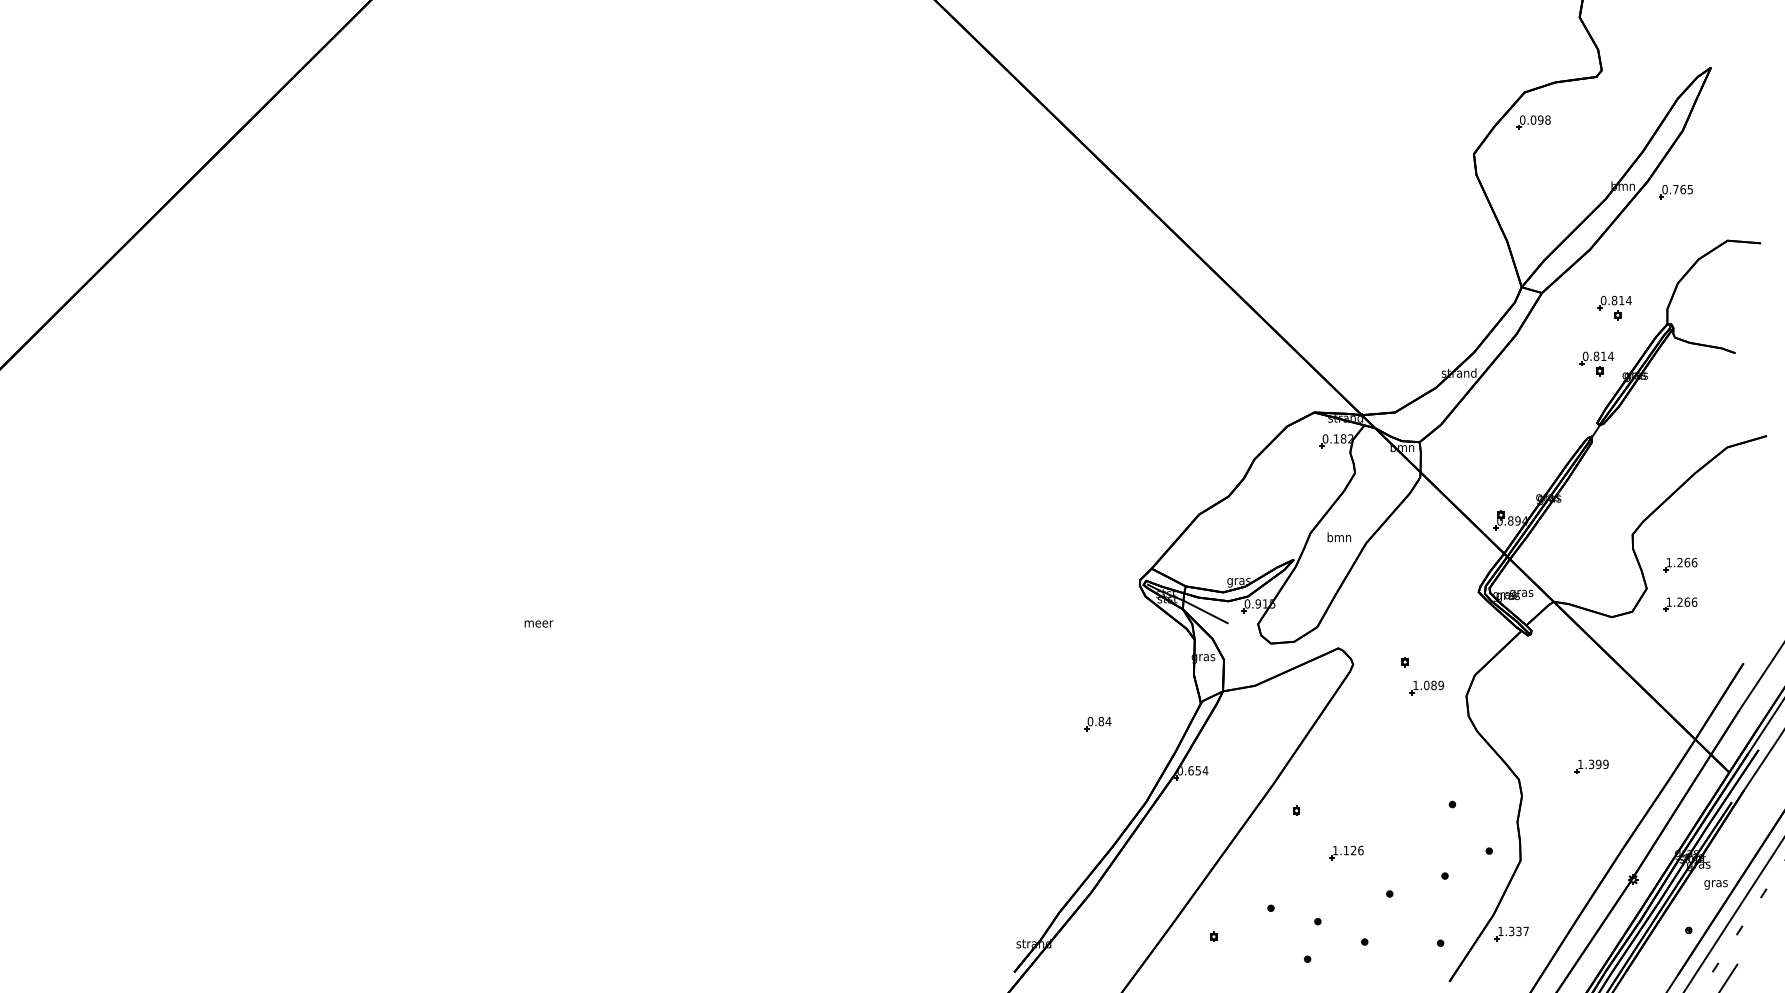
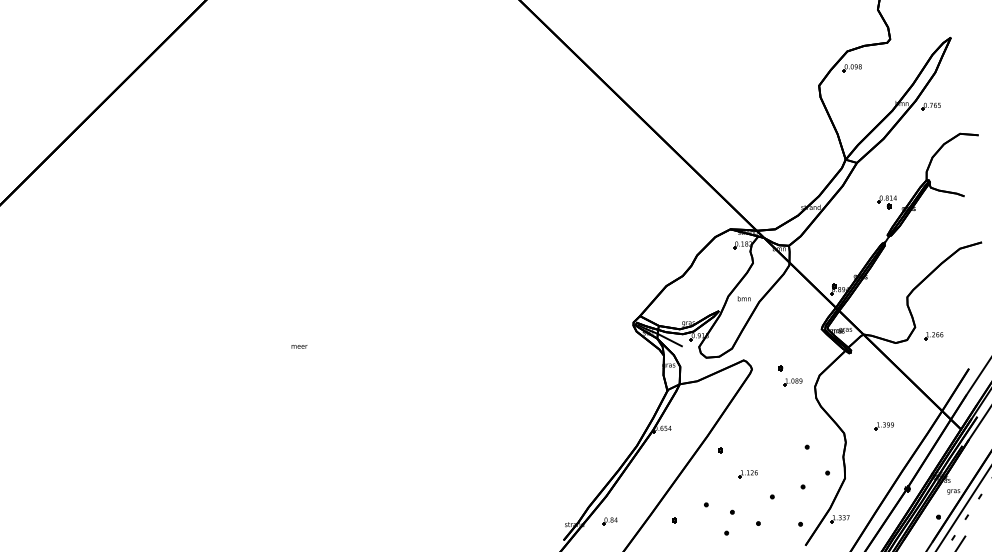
part: (1613, 308) -> (896, 171), removed
part: (1679, 565) -> (933, 314), removed
part: (1096, 724) -> (609, 521), moved

